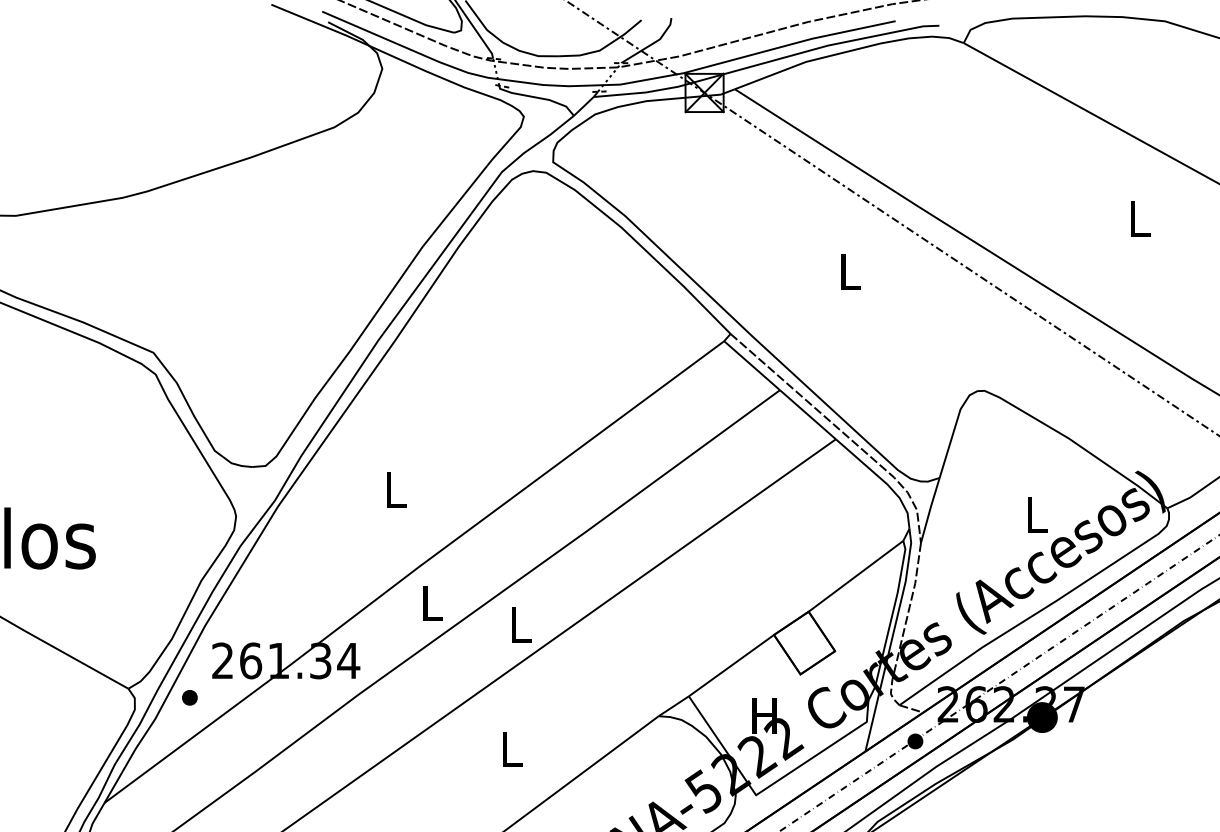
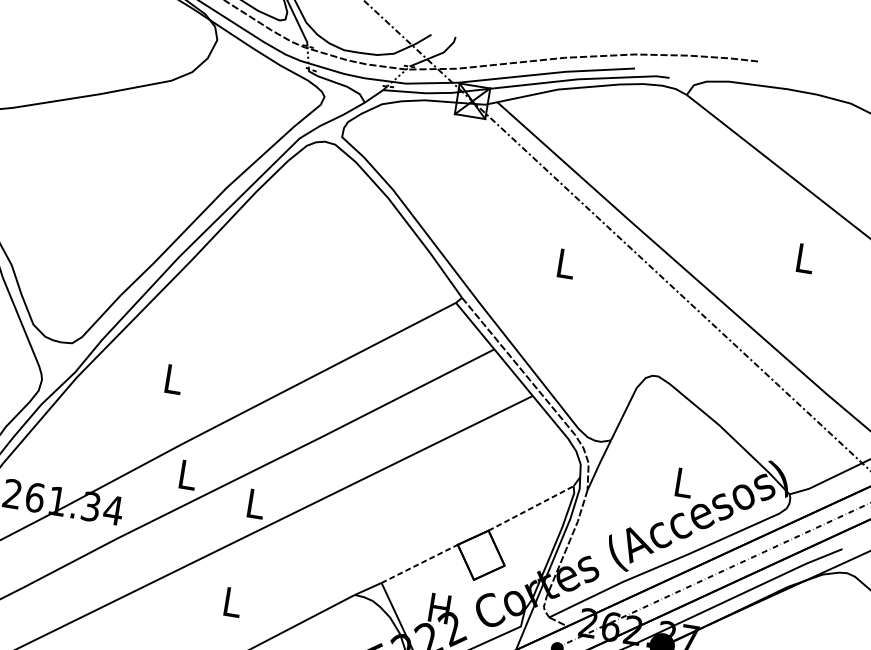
line: (856, 576) -> (531, 508), solid -> dashed
line: (731, 665) -> (419, 563), solid -> dashed

